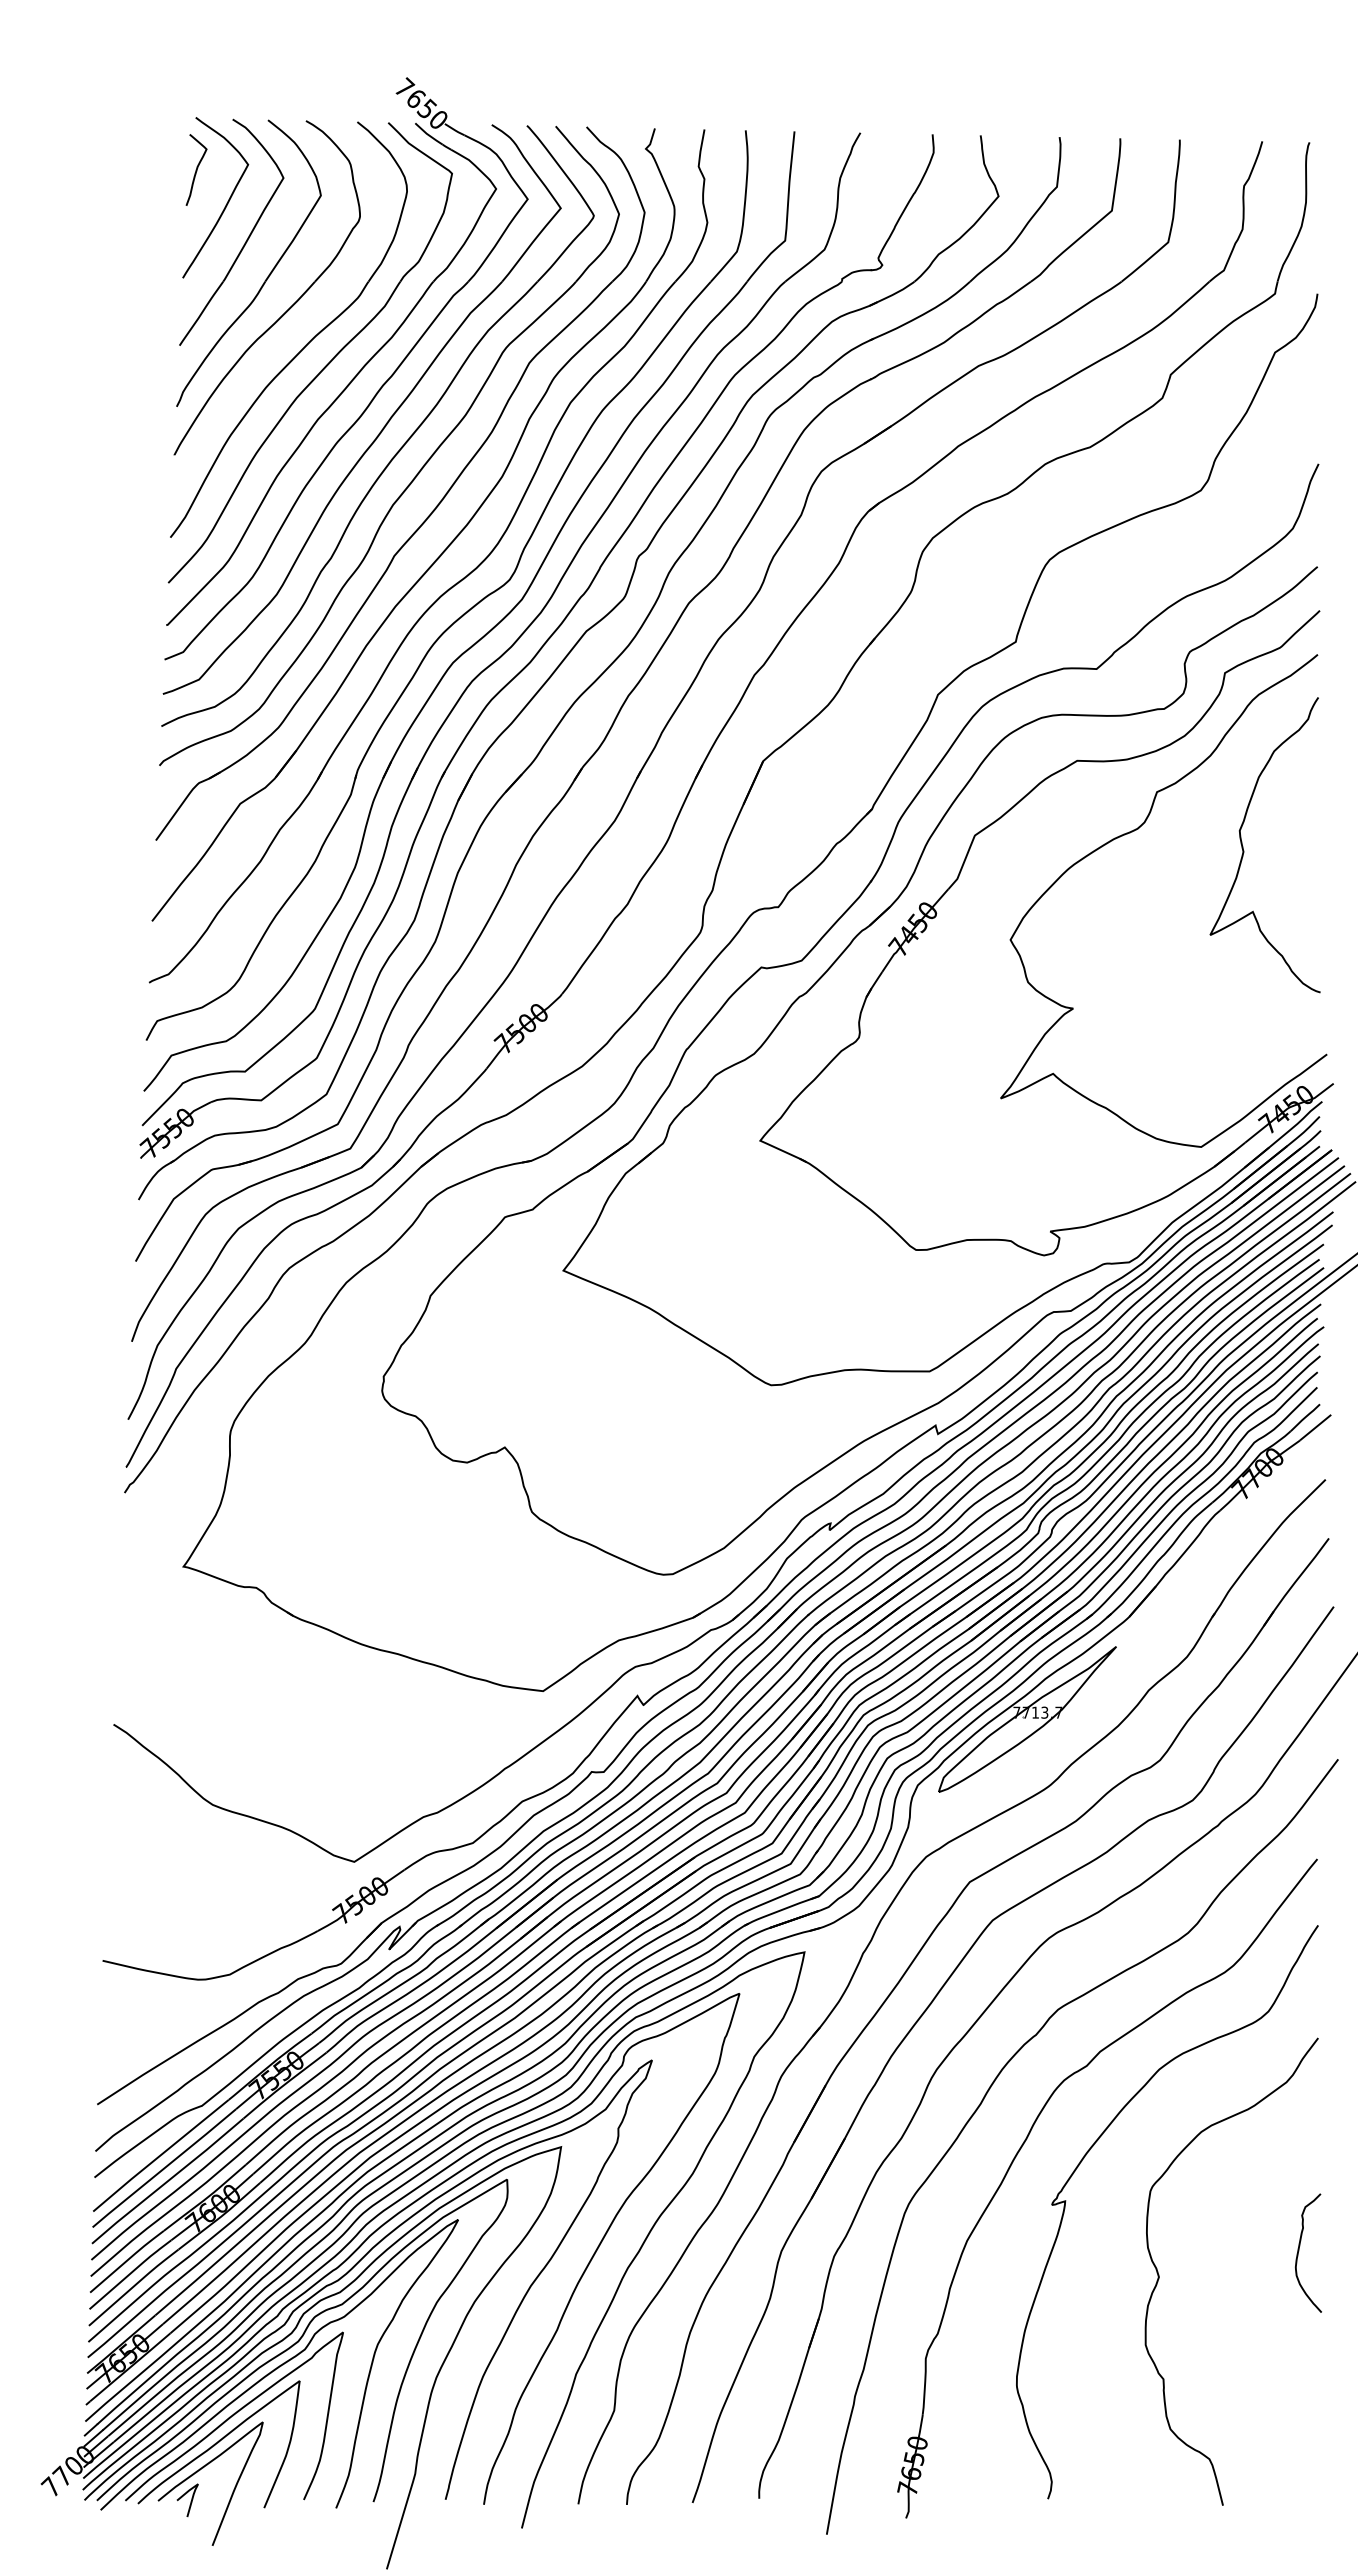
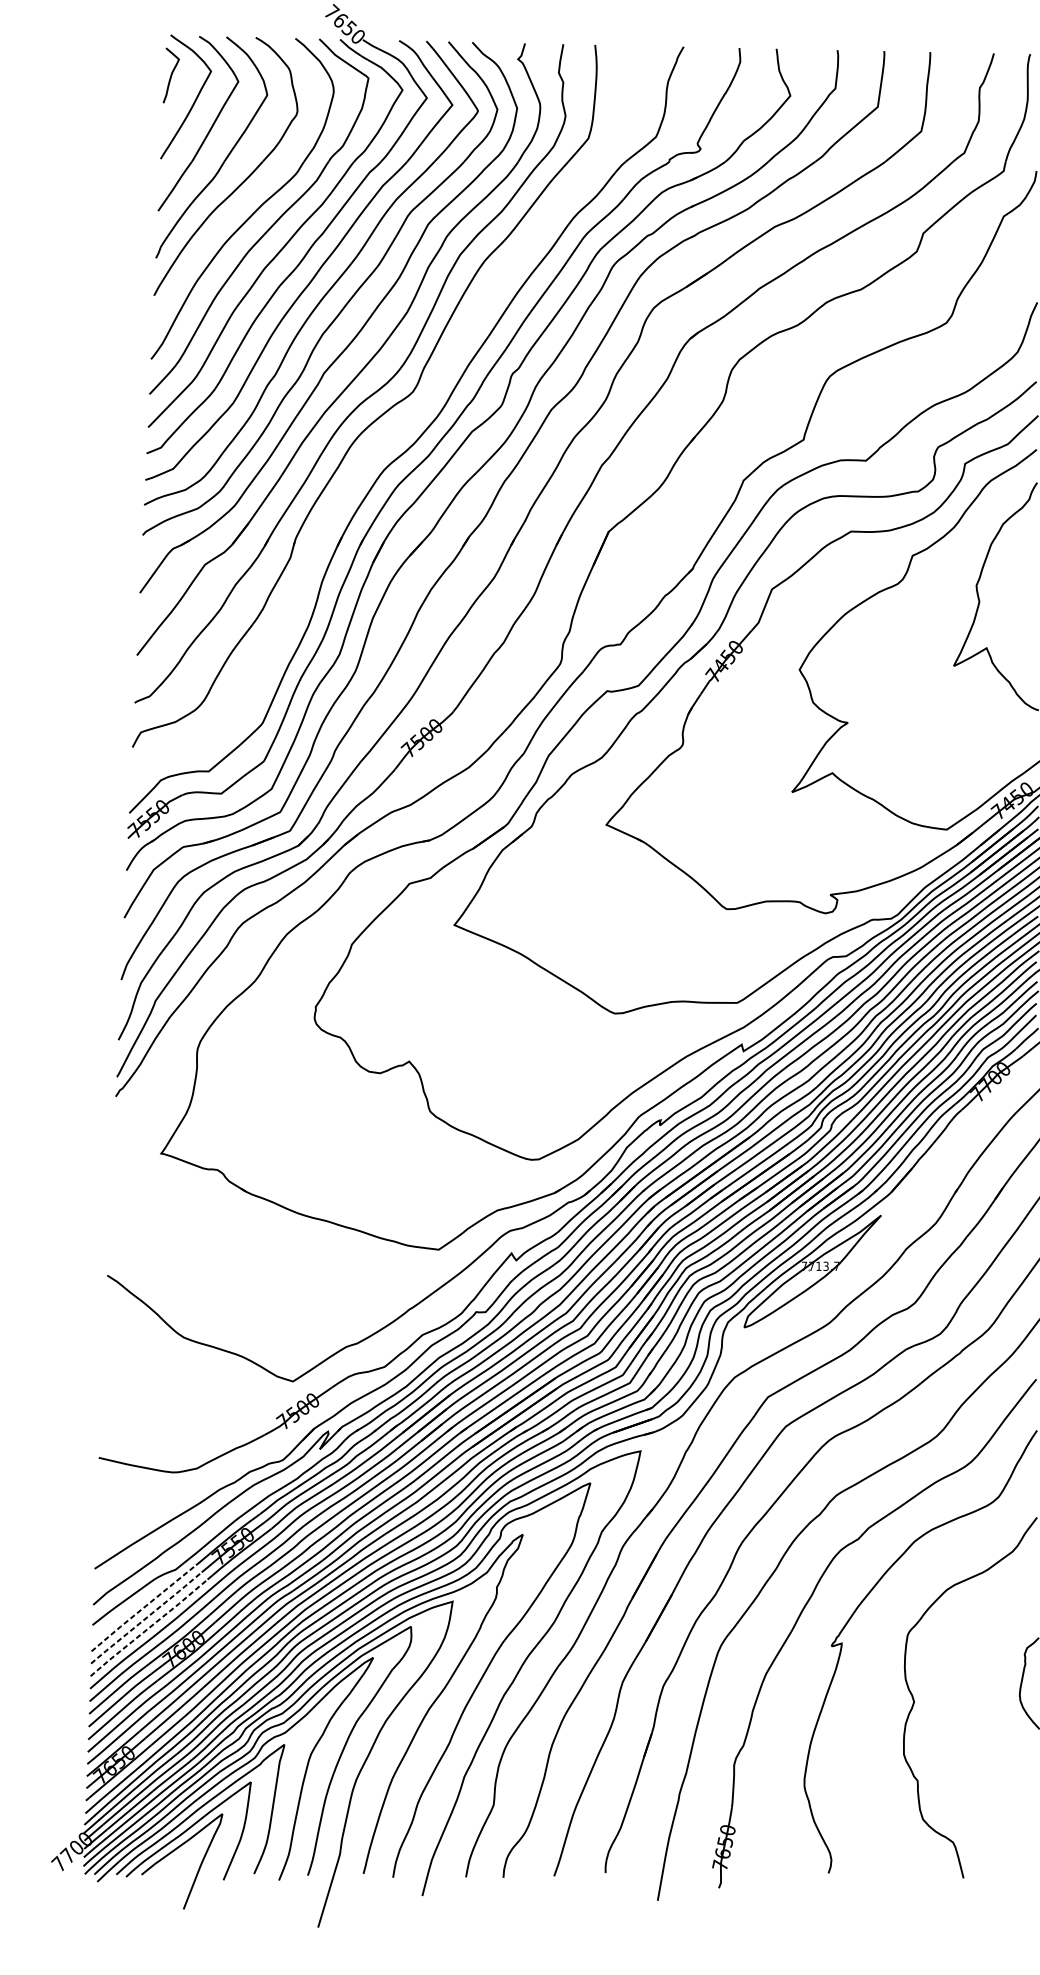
part: (485, 633) -> (394, 433), removed
line: (160, 2155) -> (143, 1608), solid -> dashed
line: (164, 2168) -> (146, 1618), solid -> dashed
line: (168, 2180) -> (149, 1627), solid -> dashed
curve: (190, 2501) -> (166, 1875), removed

